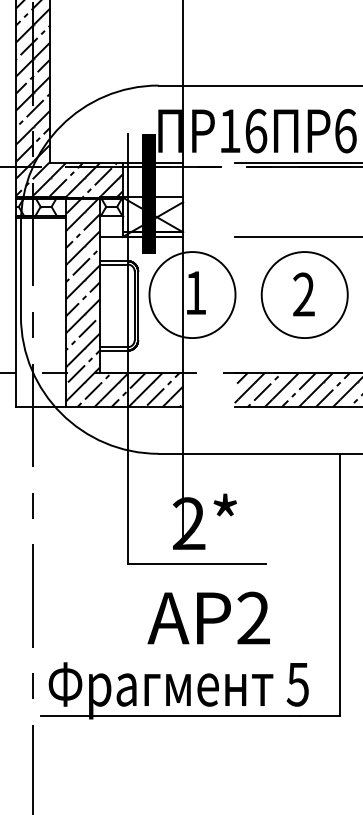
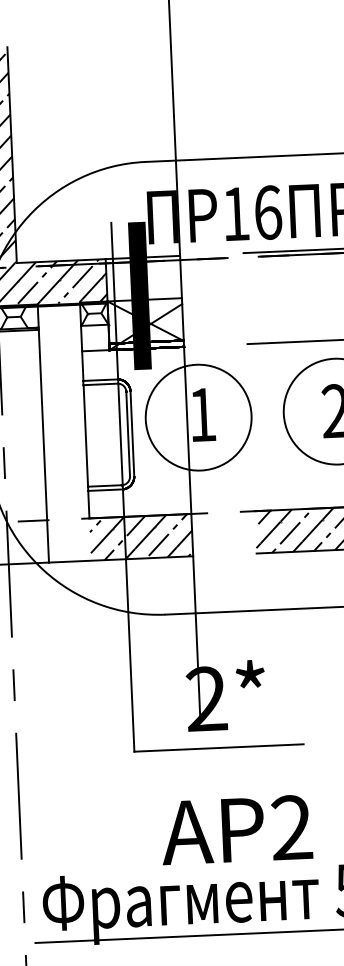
hatch: (82, 303) -> (63, 433), removed
text: (208, 617) -> (236, 829), moved

